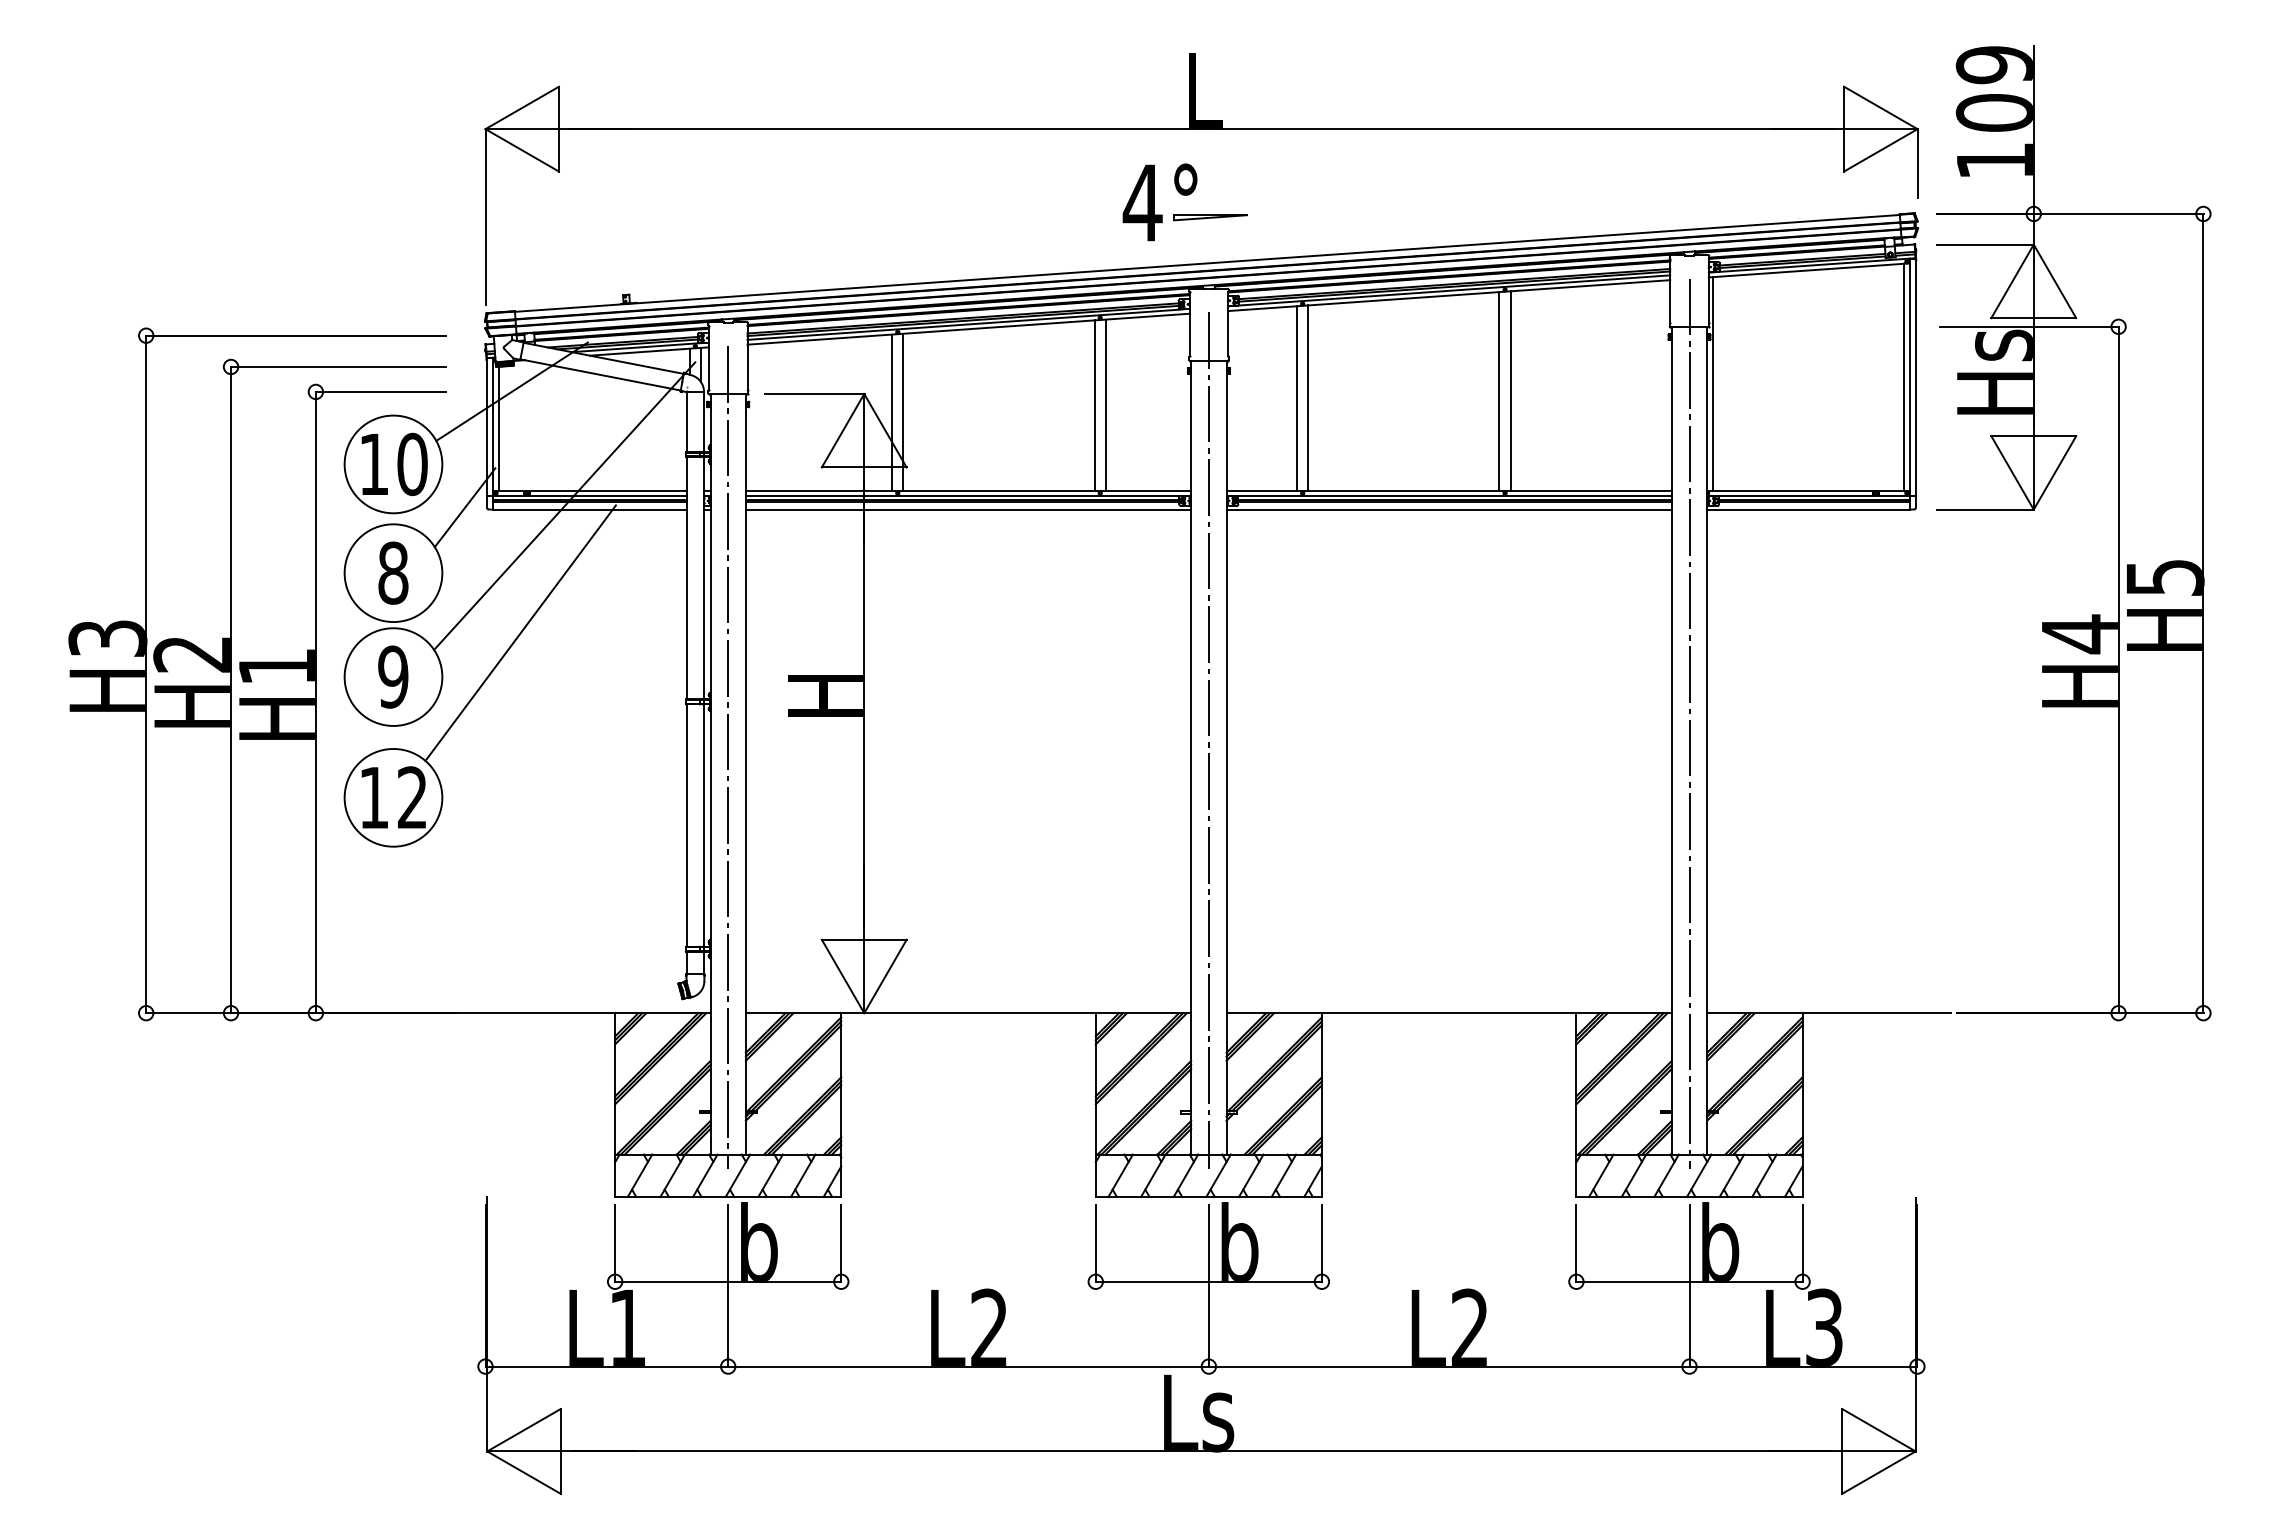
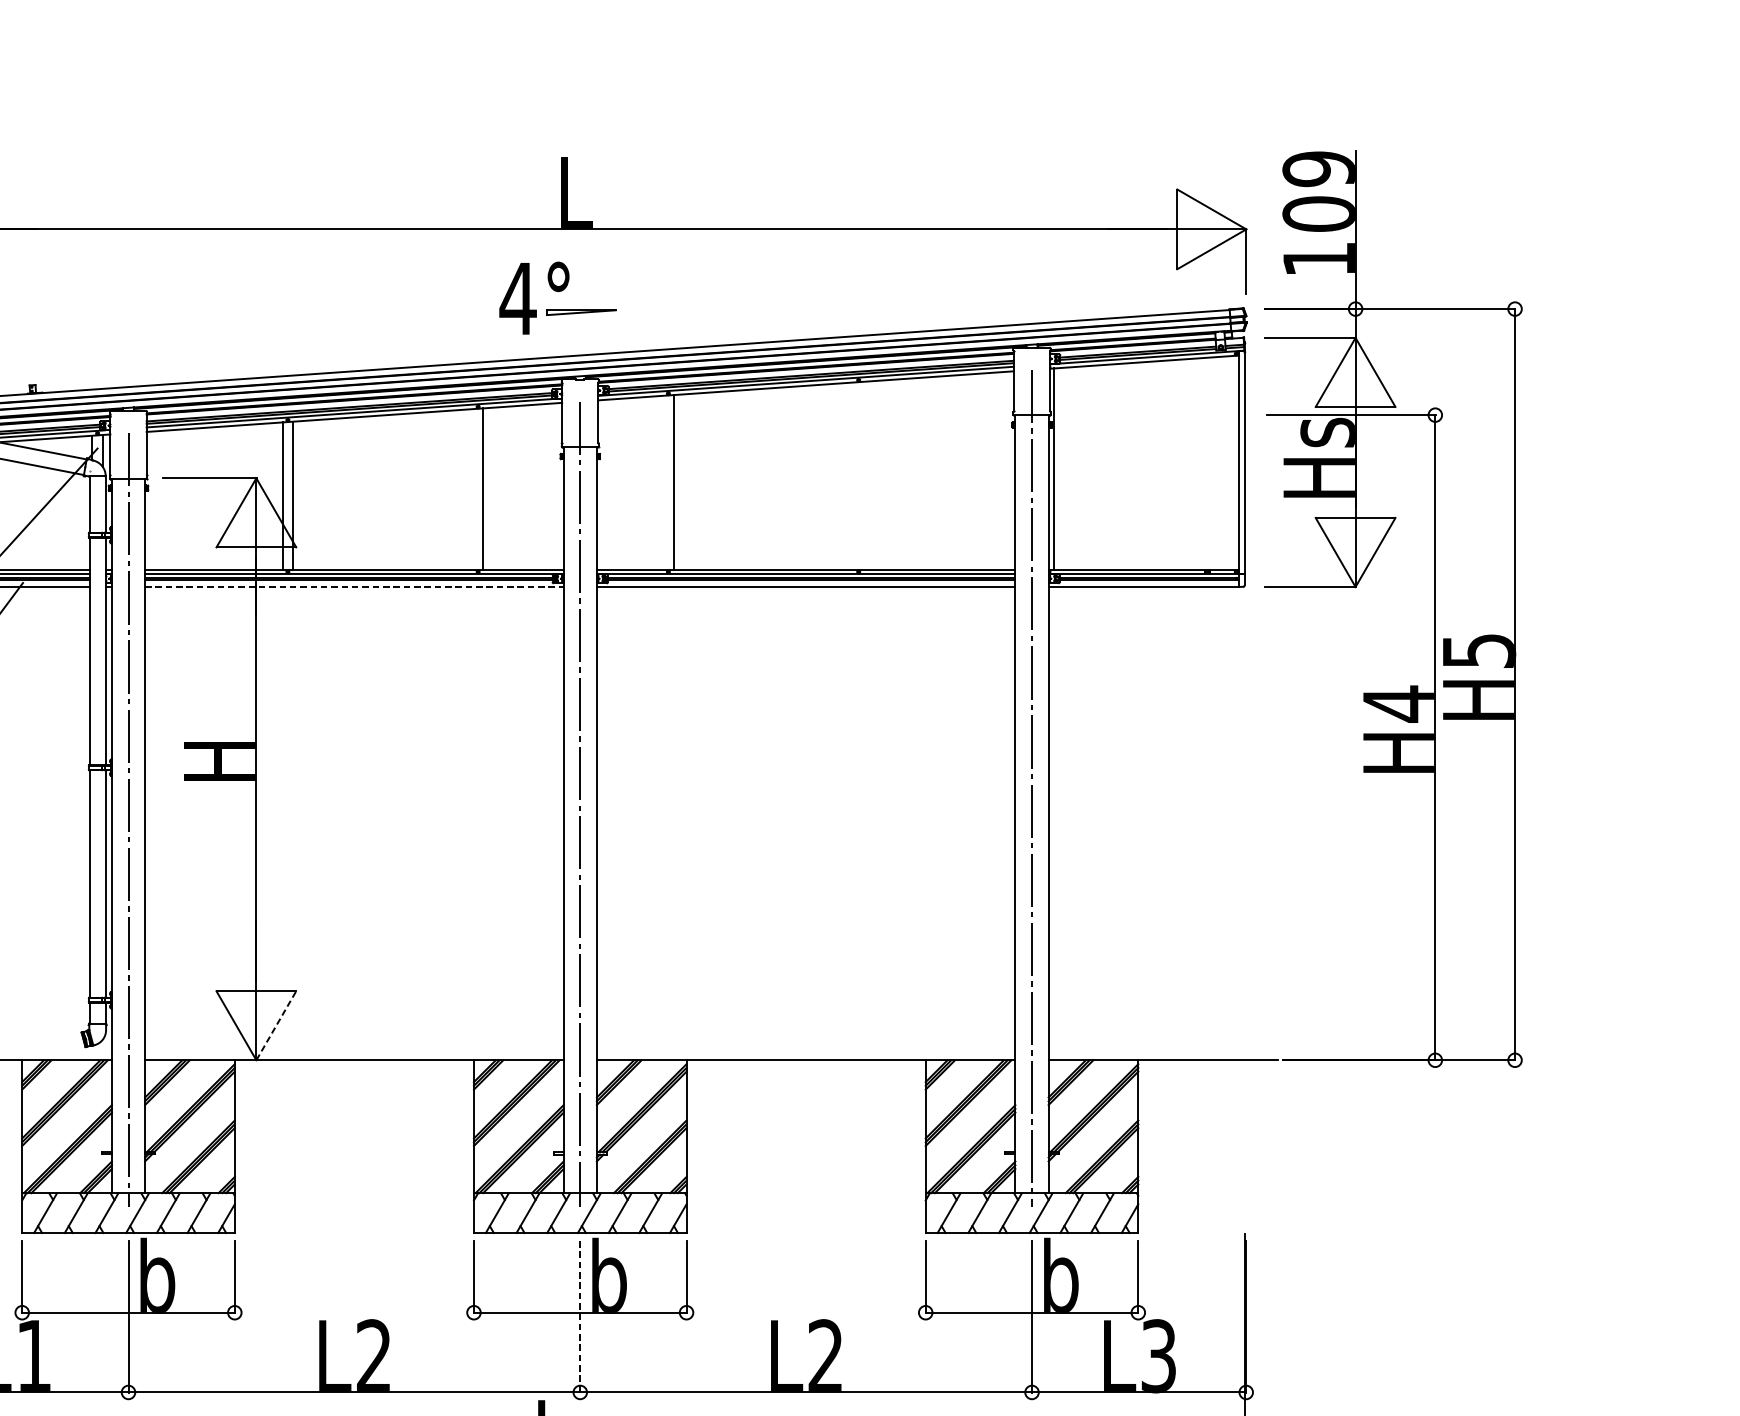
line: (1904, 377) -> (1234, 462), removed
line: (1499, 391) -> (853, 475), removed
line: (1510, 391) -> (863, 475), removed
line: (1297, 398) -> (663, 482), removed
line: (1094, 405) -> (472, 489), removed
line: (968, 509) -> (354, 586), solid -> dashed
line: (885, 976) -> (276, 1025), solid -> dashed
line: (1208, 1286) -> (579, 1317), solid -> dashed

